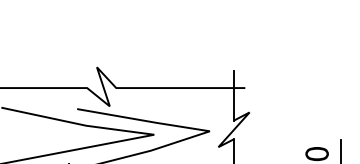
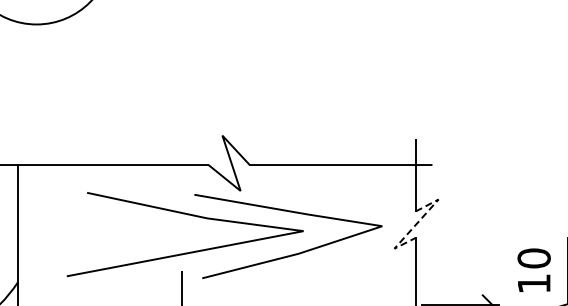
line: (234, 129) -> (416, 223), solid -> dashed

